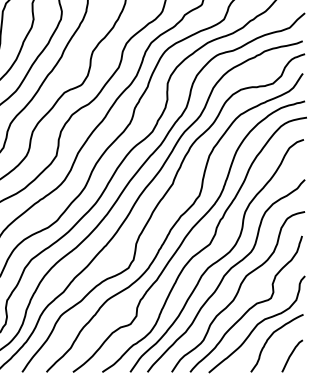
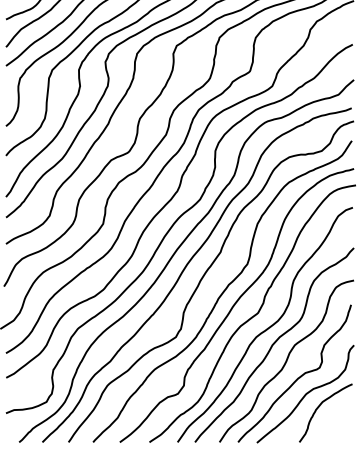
curve: (292, 354) -> (341, 424), removed

